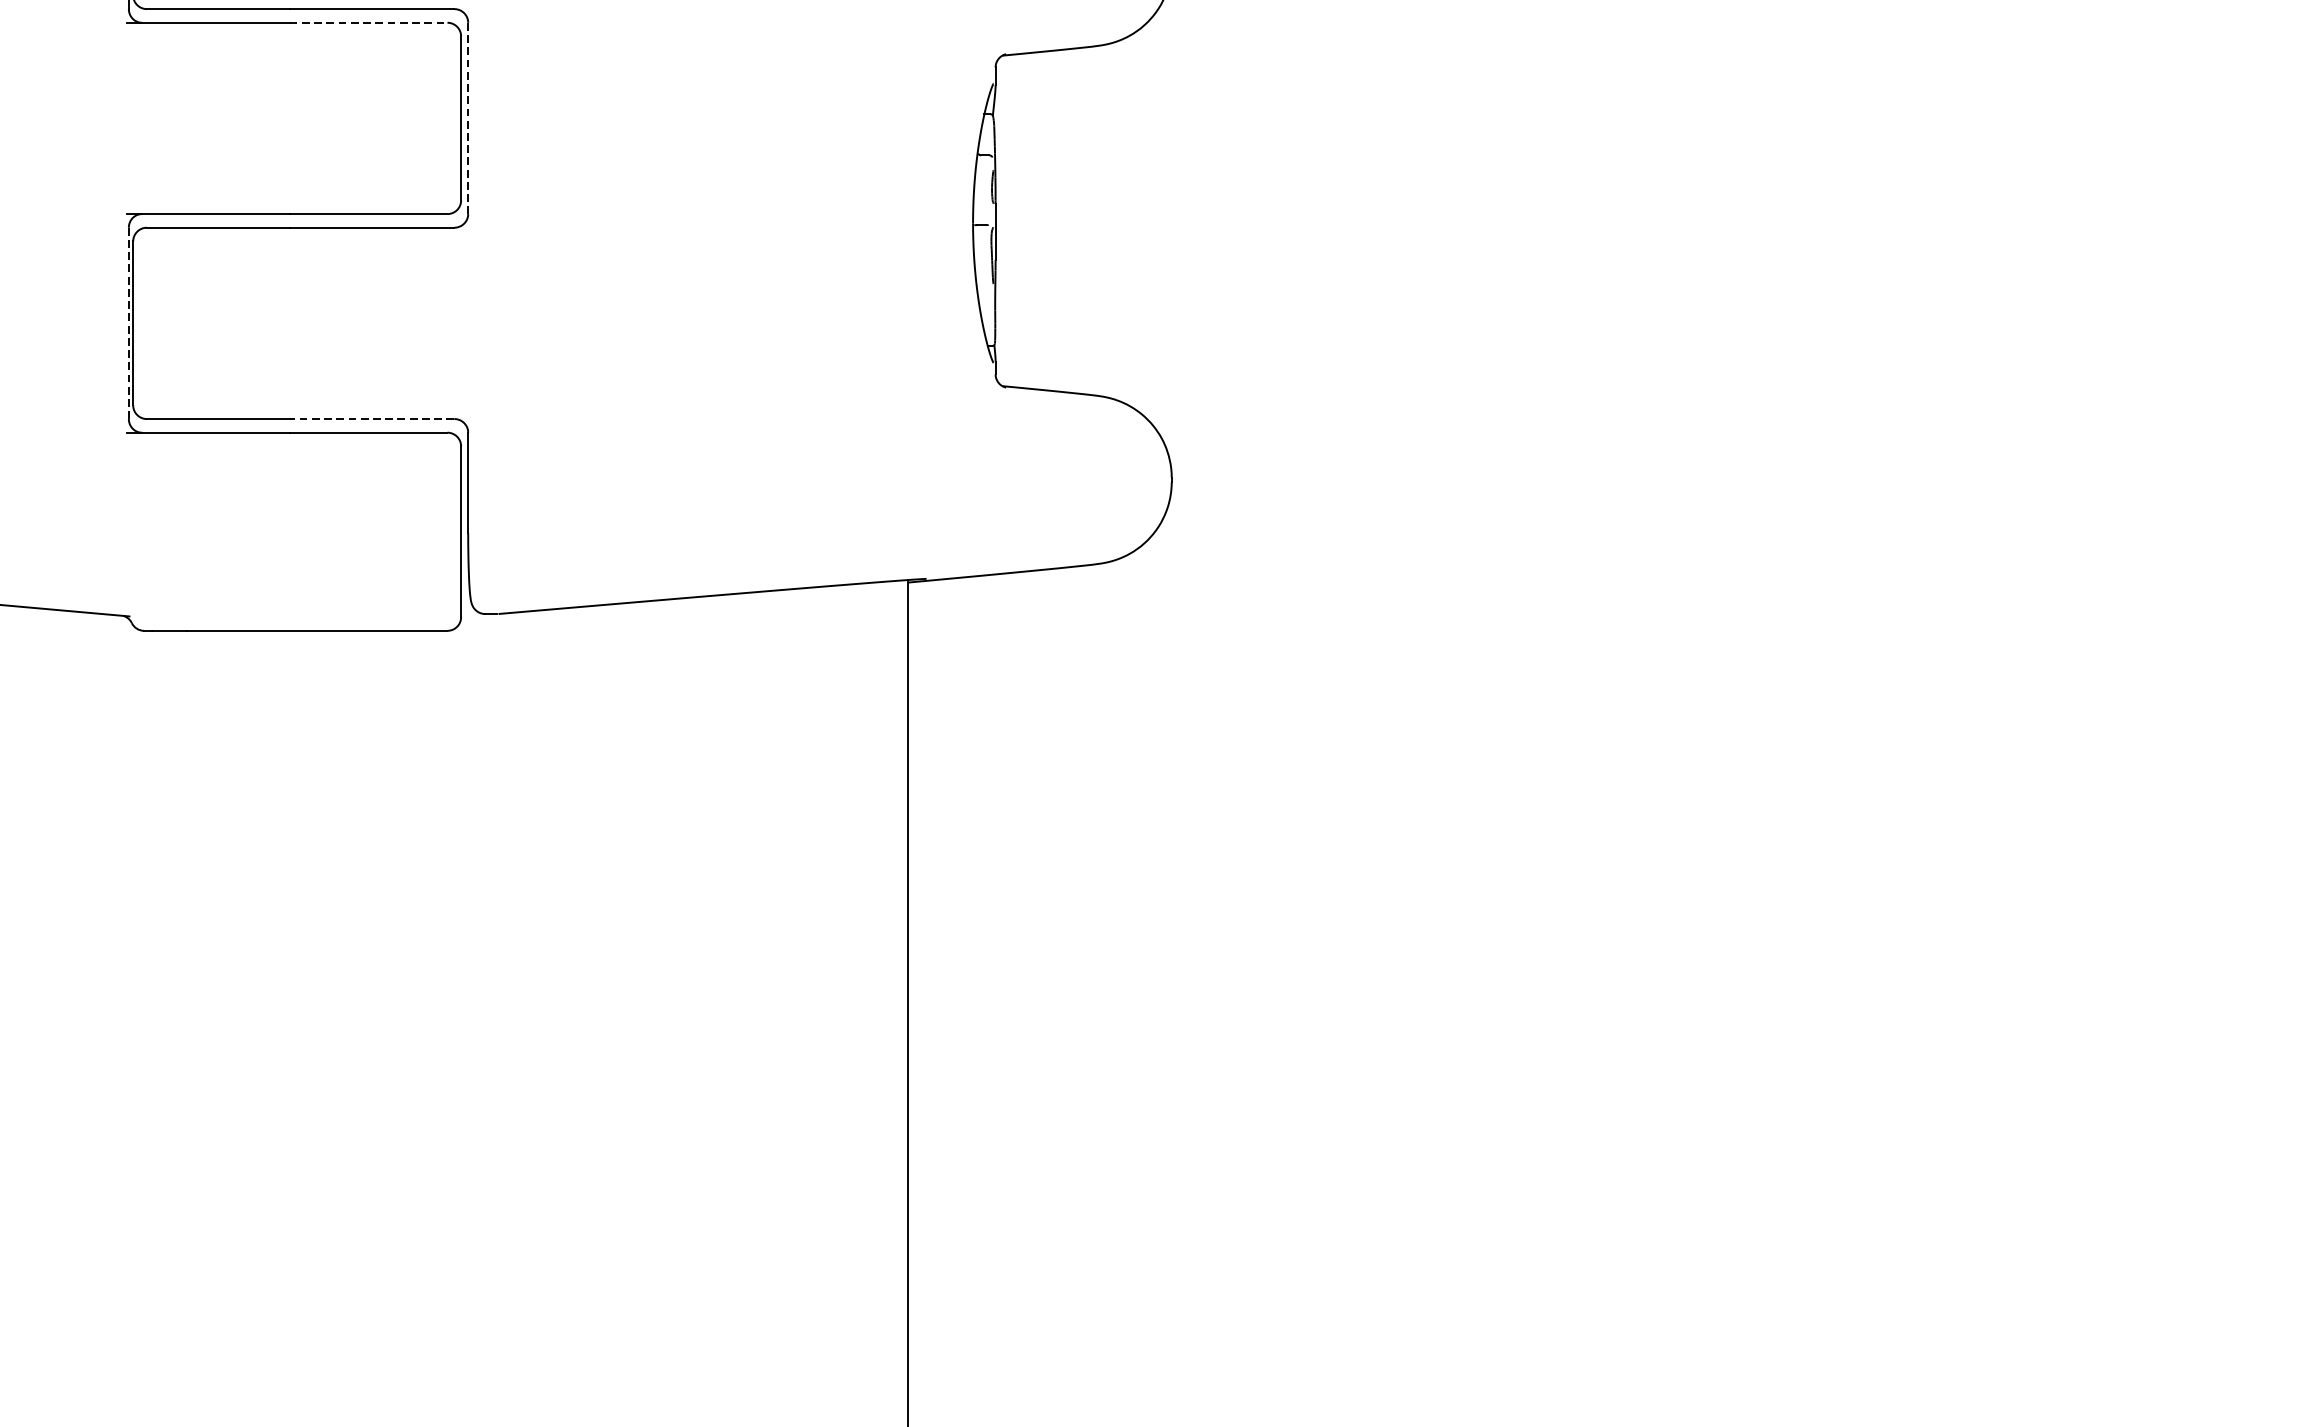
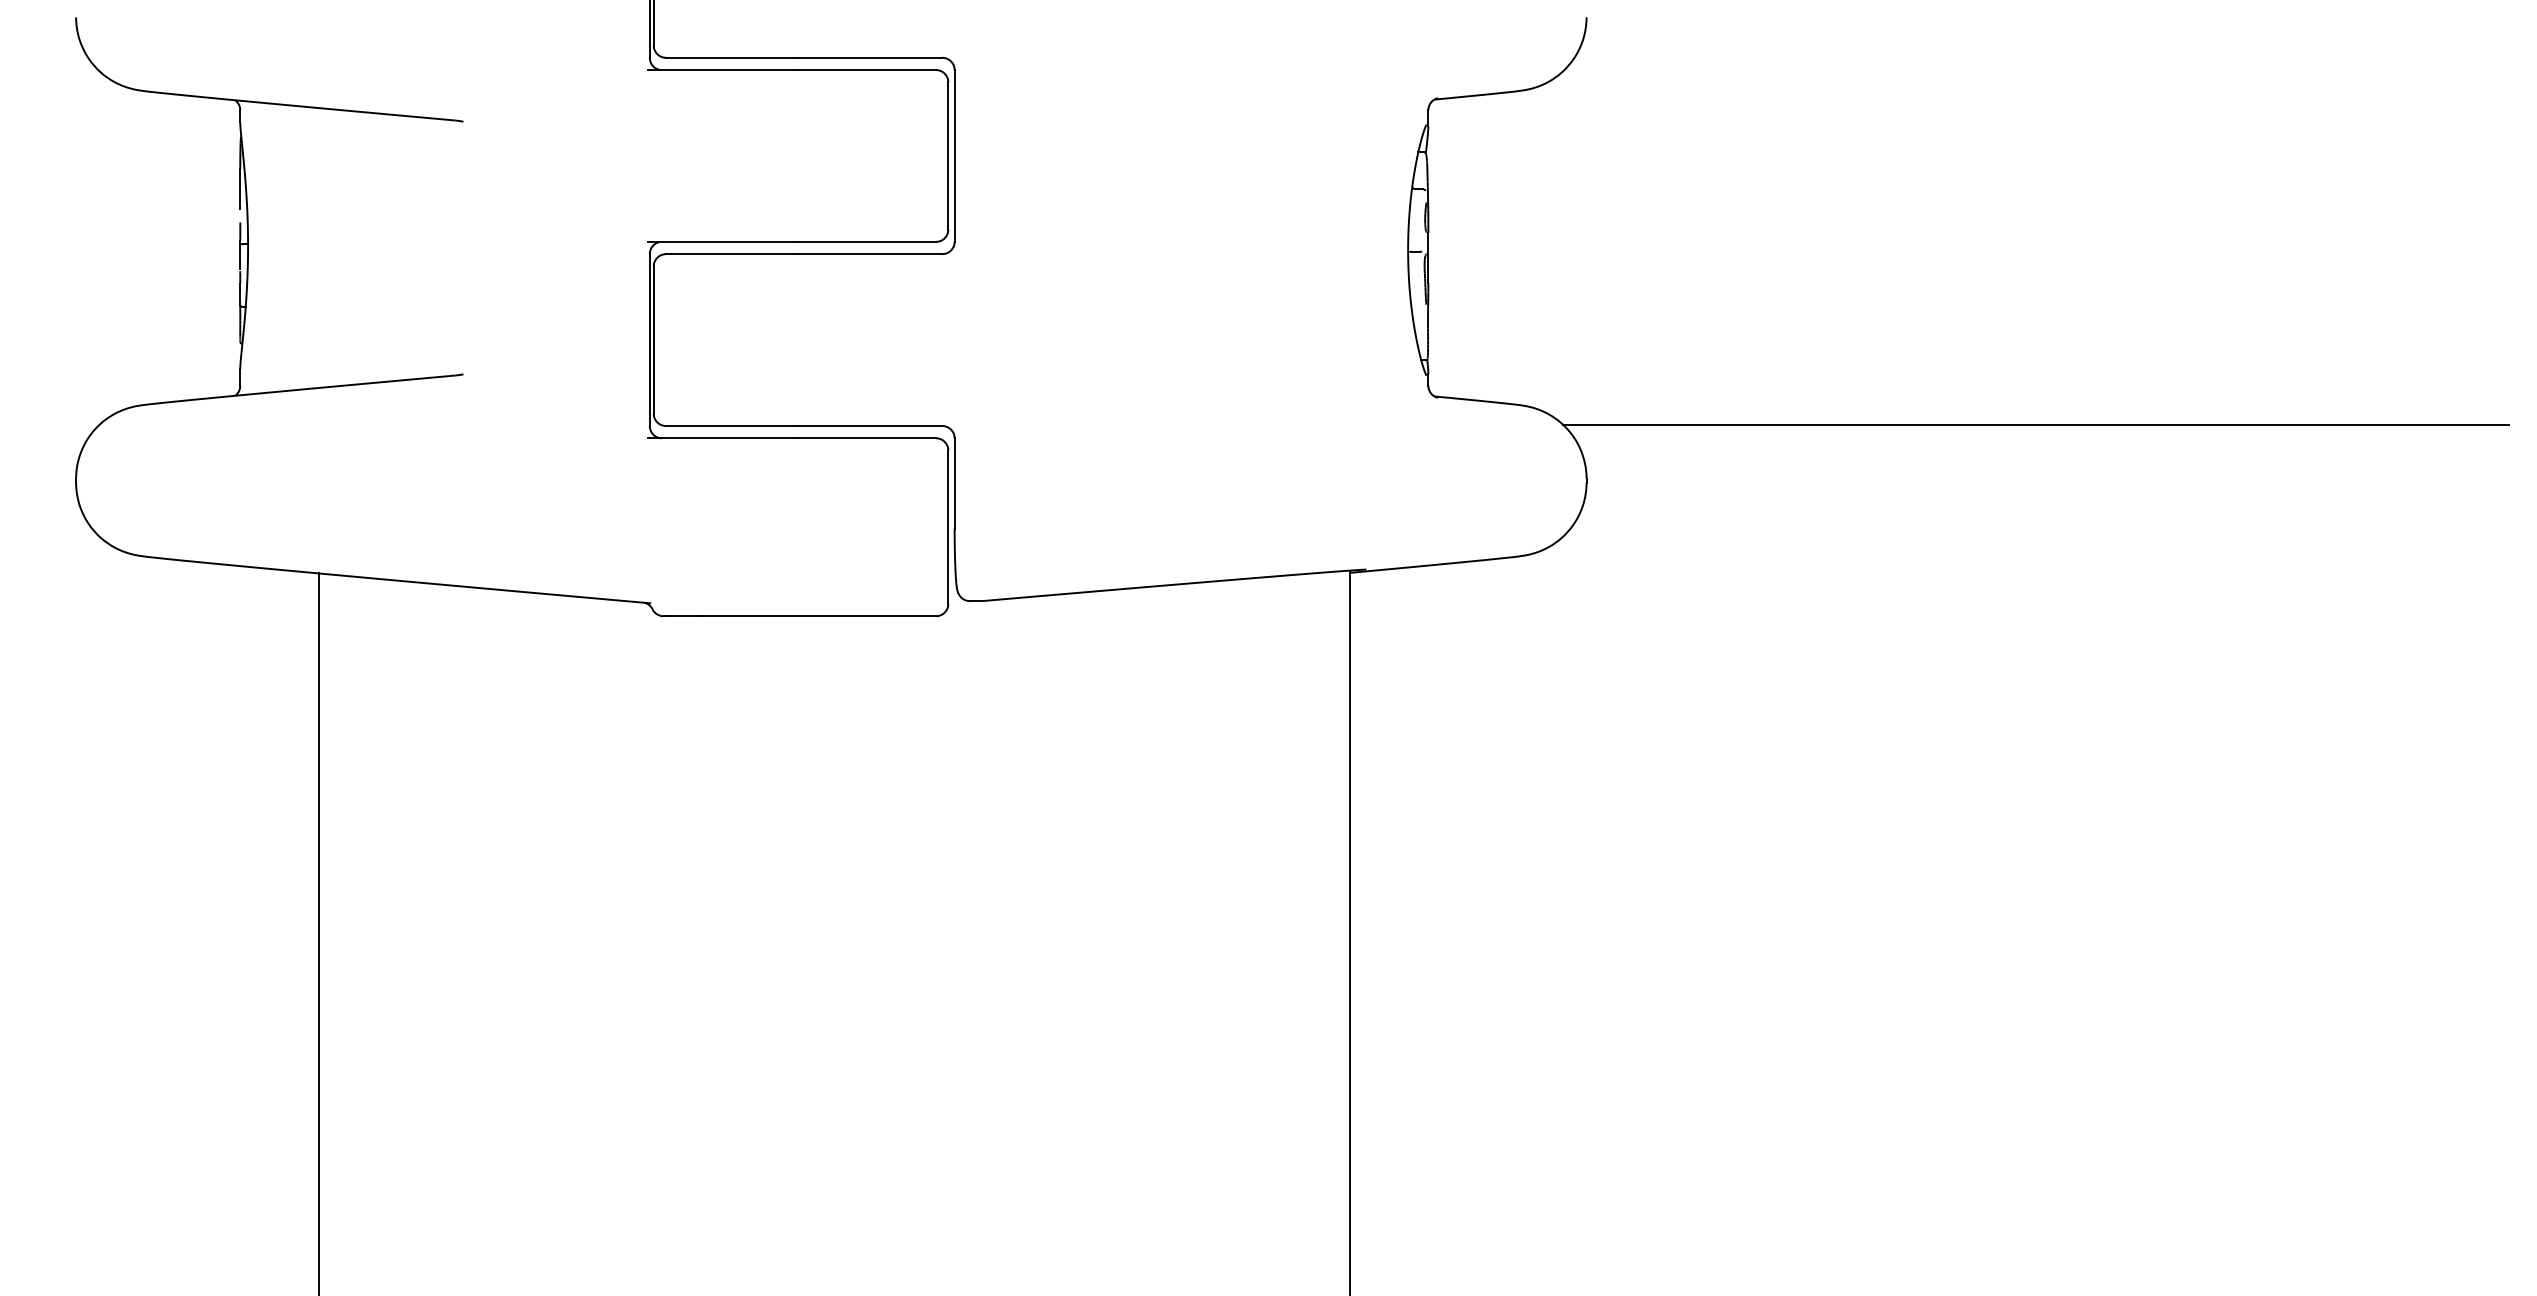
line: (368, 23) -> (865, 70), dashed -> solid
line: (468, 117) -> (954, 155), dashed -> solid
line: (128, 323) -> (649, 340), dashed -> solid
line: (1671, 417) -> (2035, 424), added
line: (372, 419) -> (868, 426), dashed -> solid

